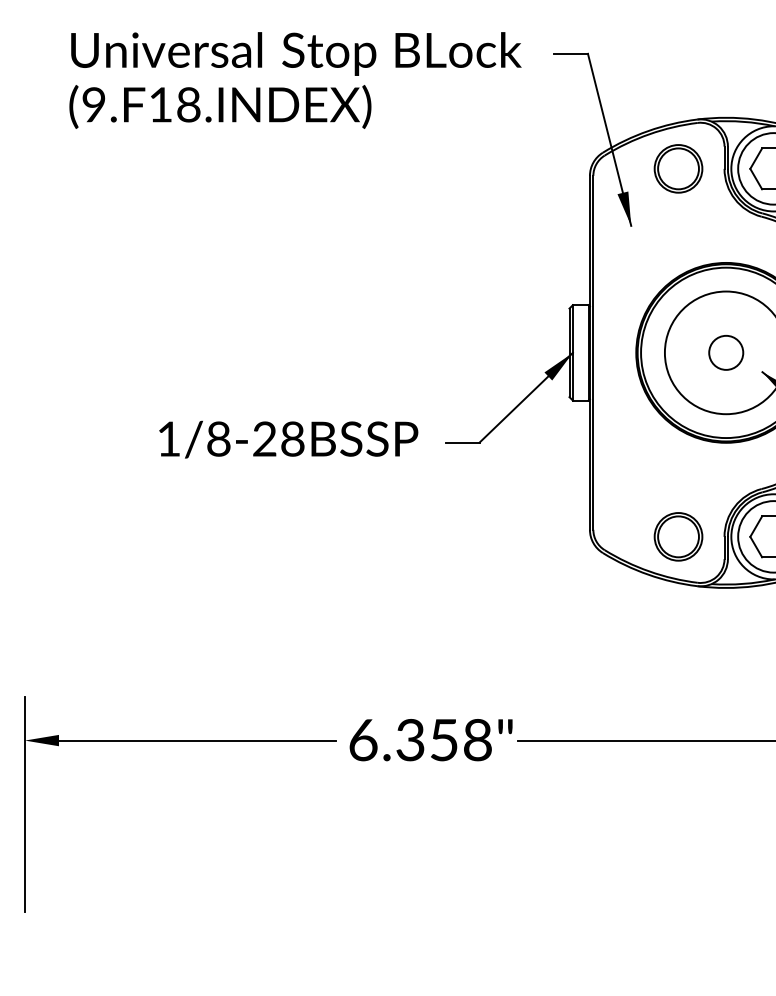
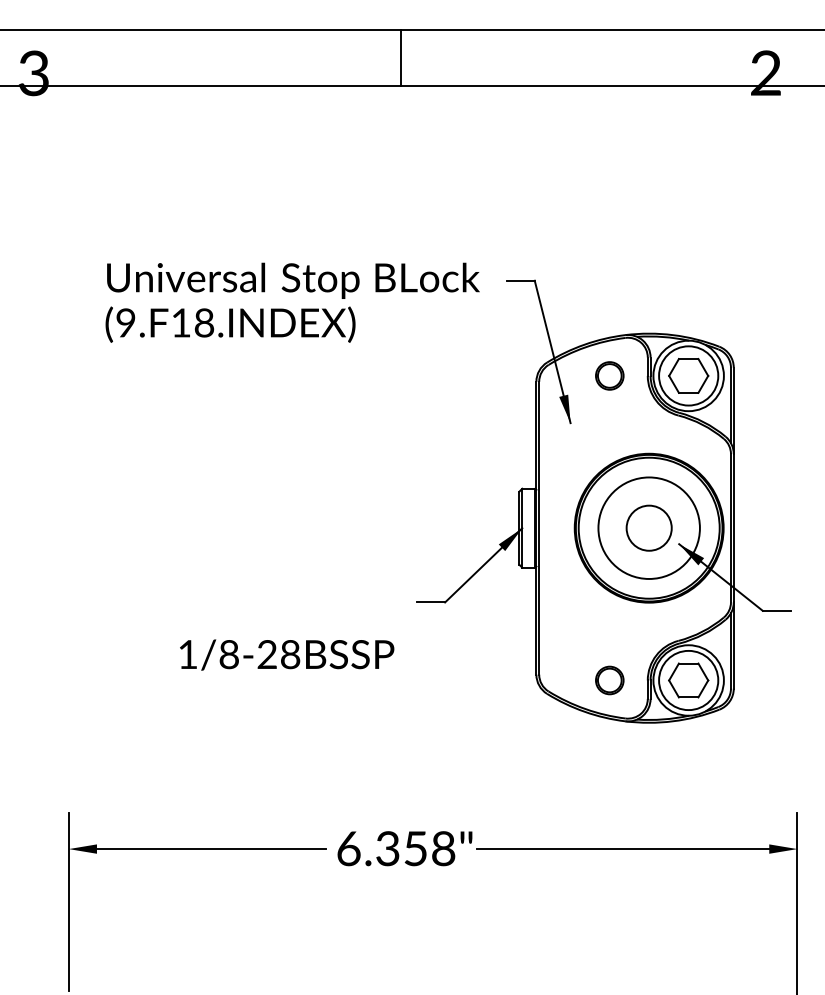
part: (678, 168) -> (609, 375), size x0.7
circle: (726, 353) -> (649, 528), size x1.6
text: (289, 438) -> (287, 654), moved
part: (678, 536) -> (609, 680), size x0.7

